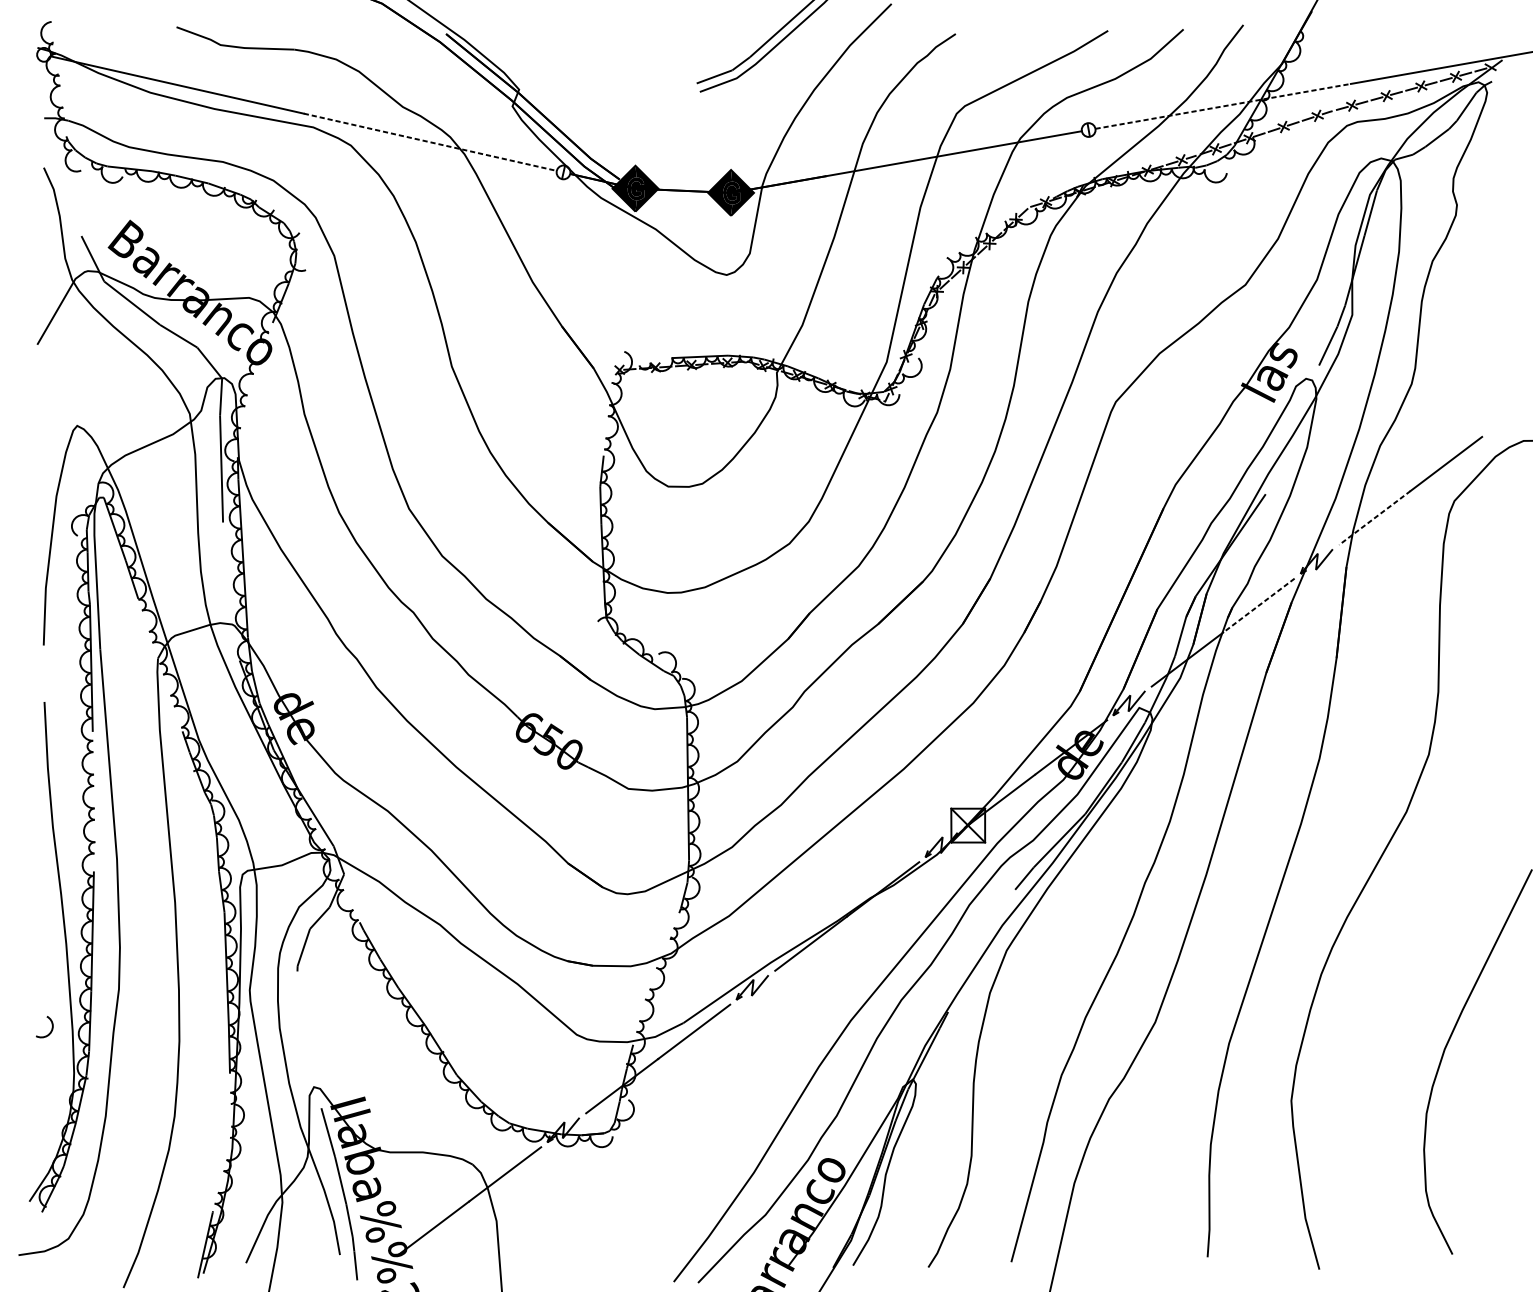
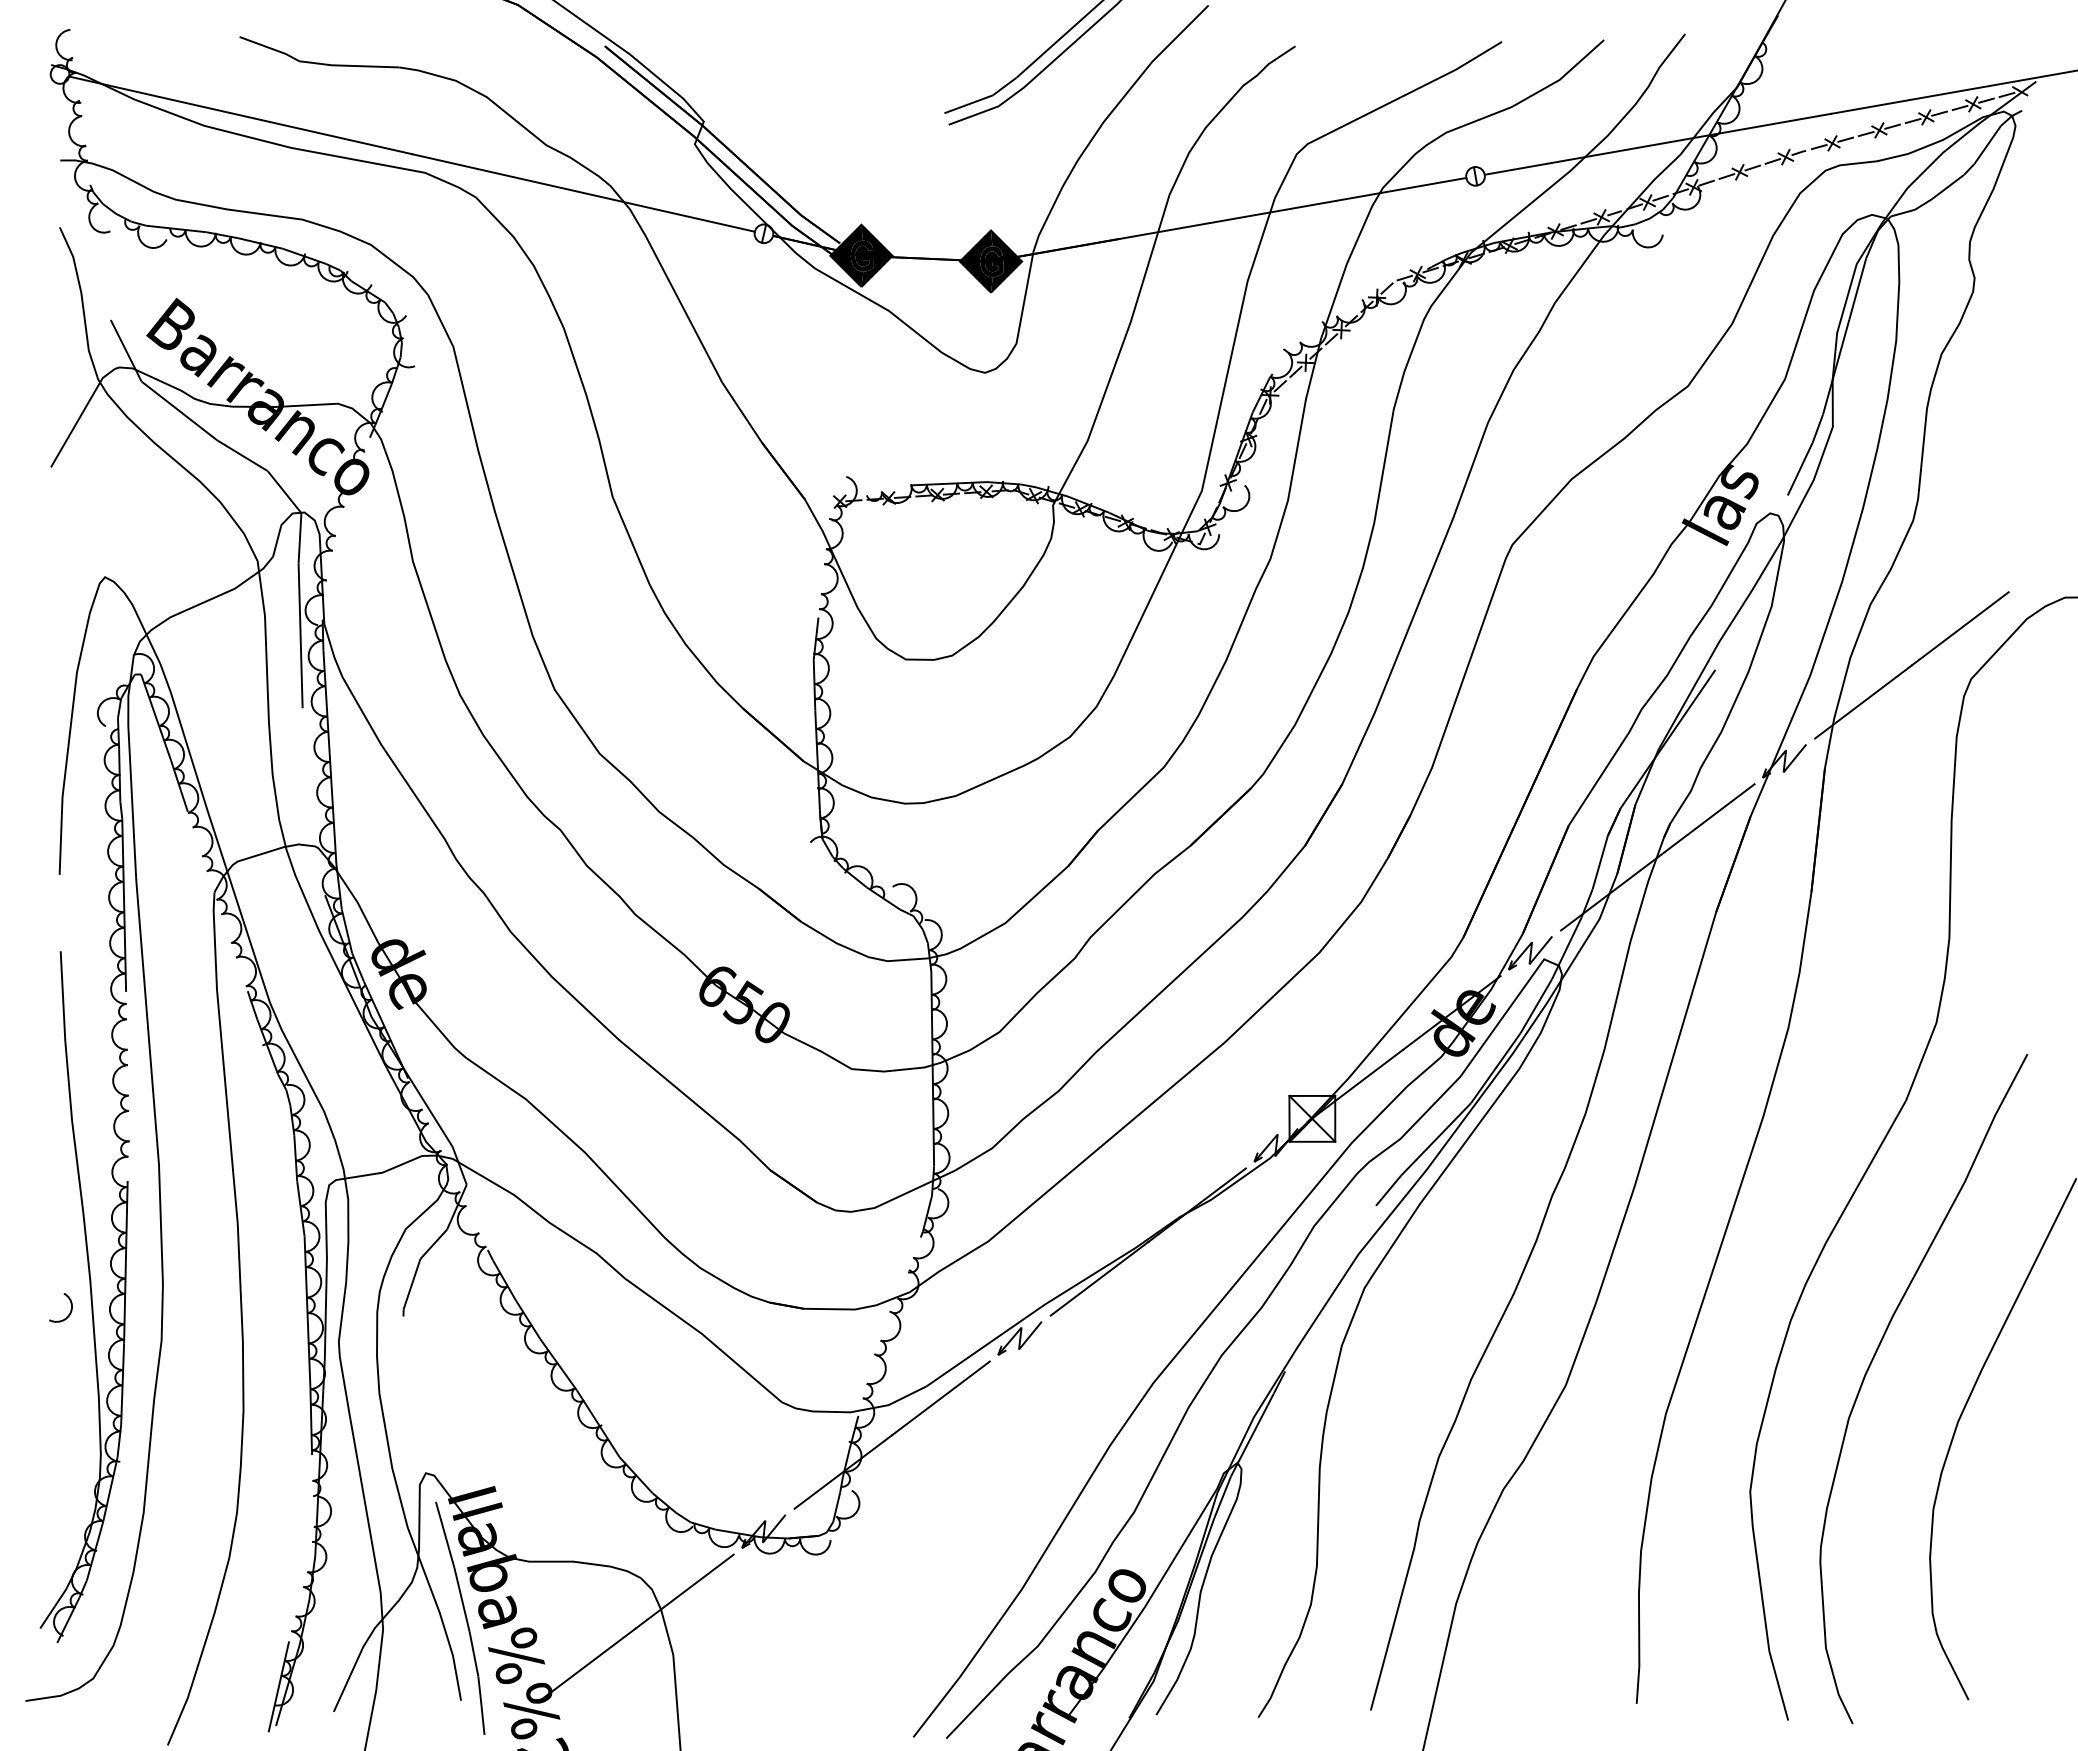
line: (1222, 106) -> (1657, 144), dashed -> solid
line: (430, 141) -> (583, 192), dashed -> solid
line: (1374, 517) -> (1863, 701), dashed -> solid
line: (1259, 605) -> (1706, 820), dashed -> solid
curve: (1380, 1006) -> (1871, 1364), added
arc: (51, 1028) -> (70, 1309), moved

